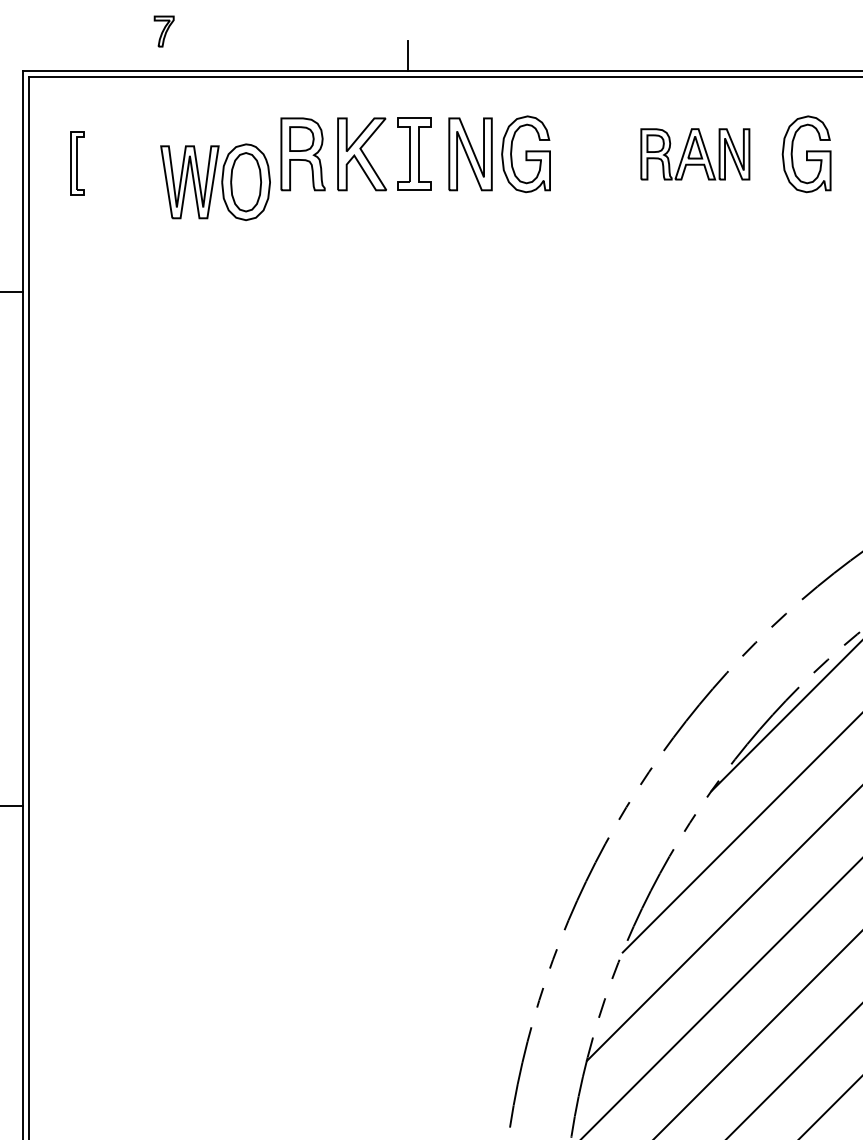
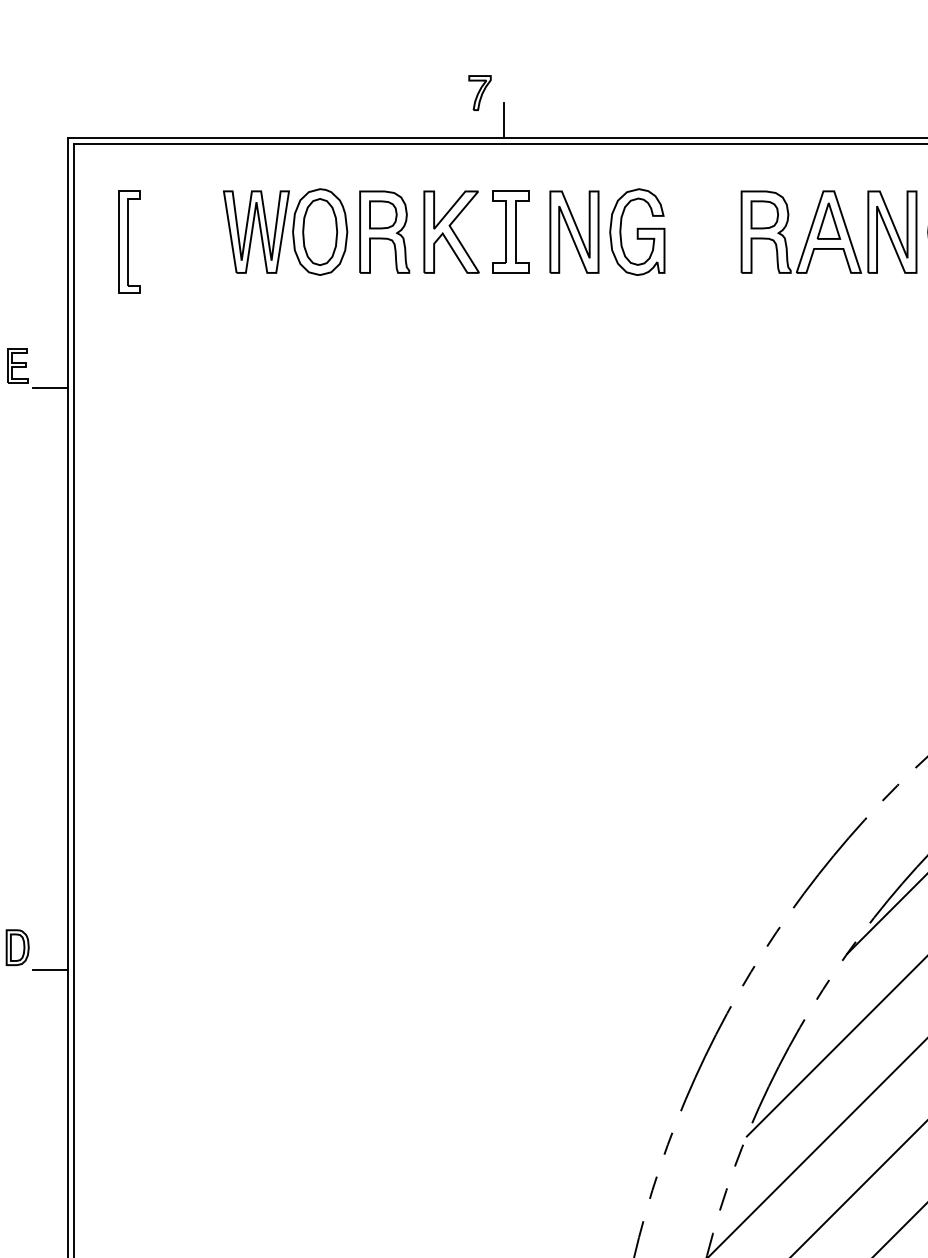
part: (163, 31) -> (479, 92), moved
part: (695, 154) -> (829, 232), size x1.43
part: (77, 162) -> (129, 241), size x1.43
part: (215, 182) -> (285, 232), moved

